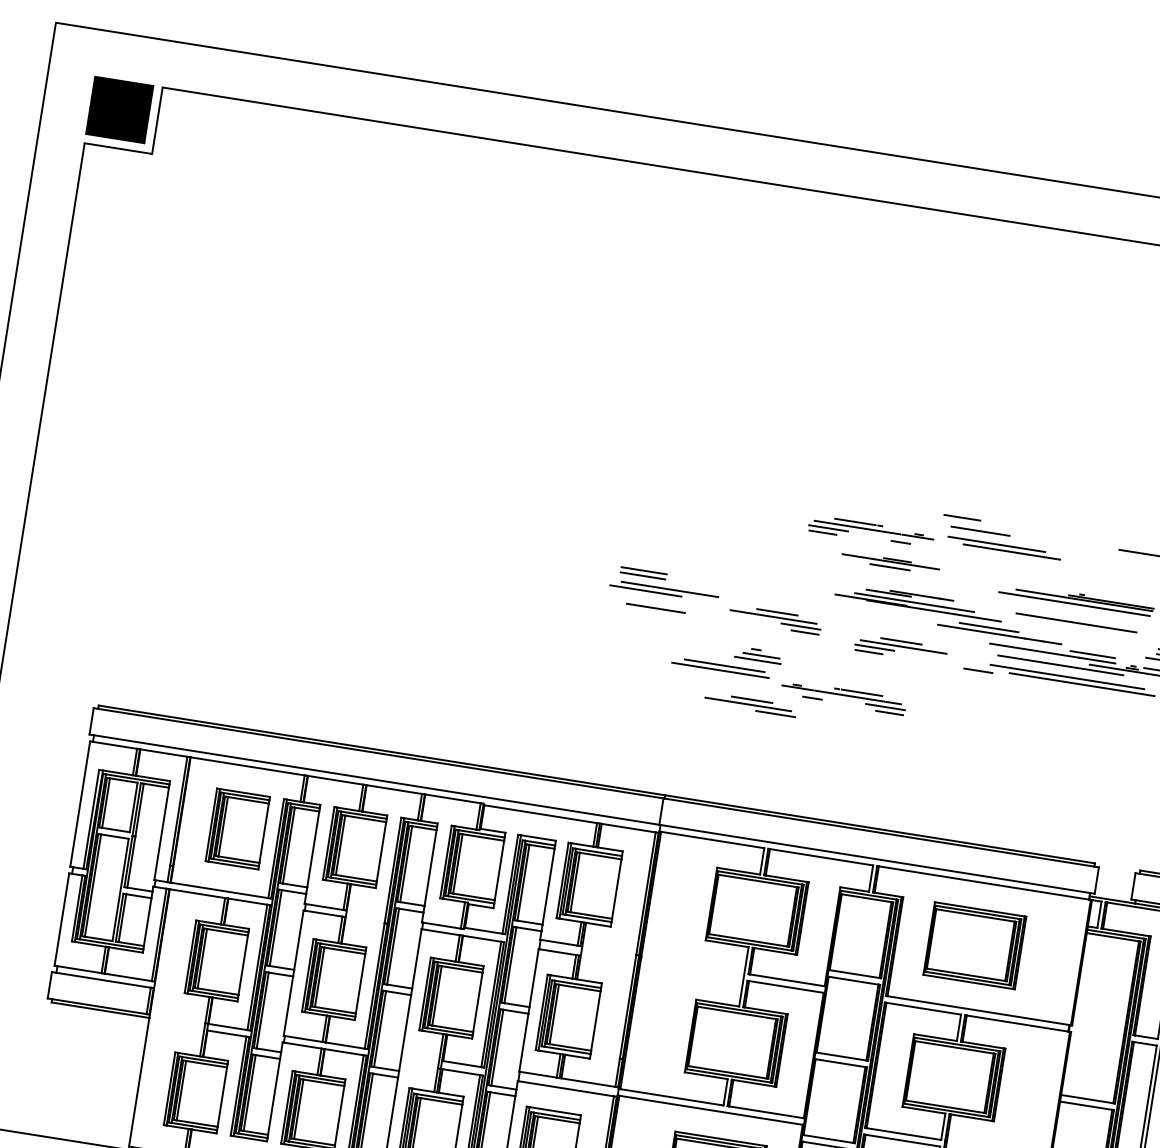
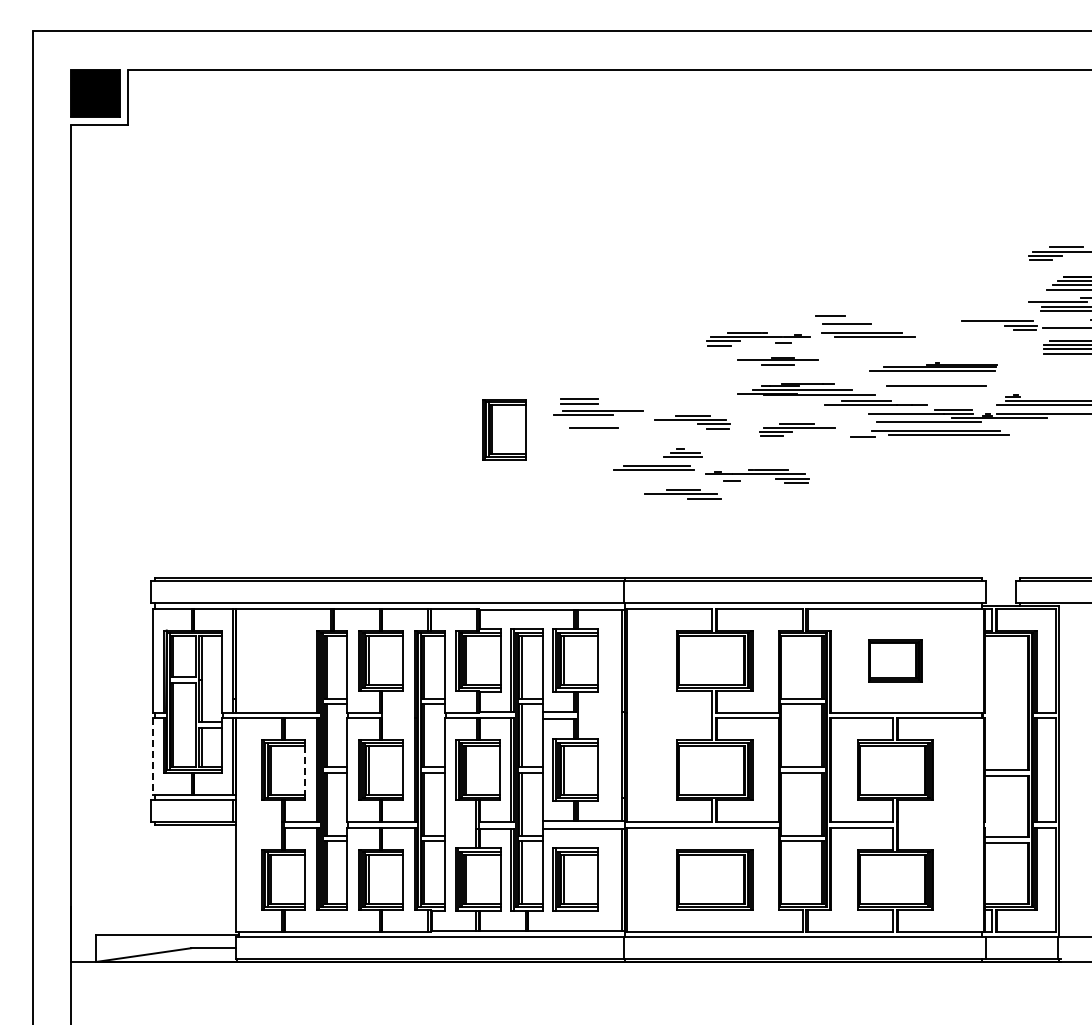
part: (237, 828) -> (504, 429), moved
line: (61, 920) -> (152, 757), solid -> dashed
part: (974, 945) -> (895, 660), size x0.7
line: (243, 965) -> (305, 770), solid -> dashed

